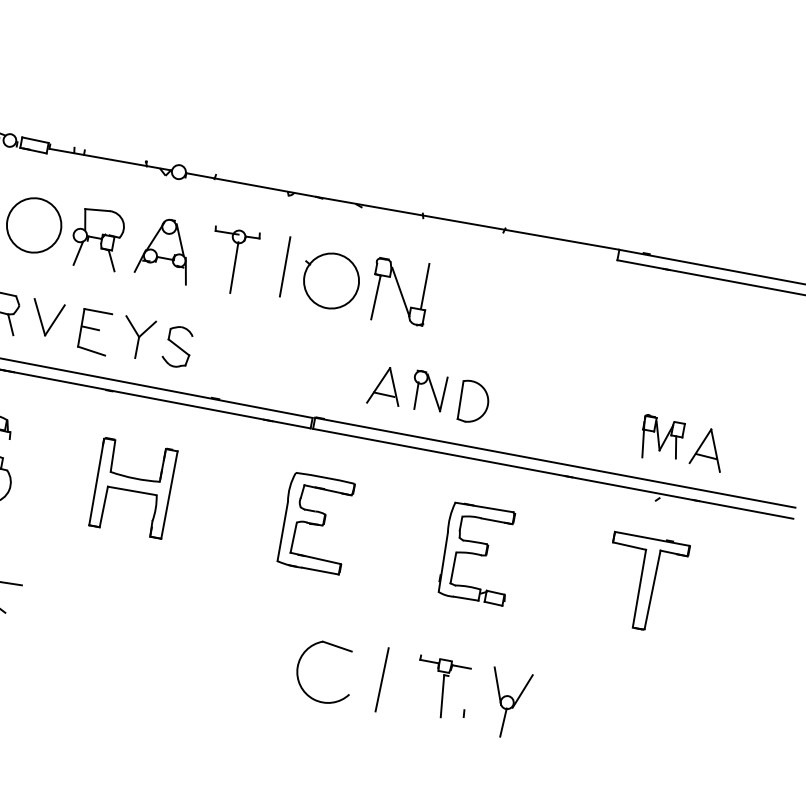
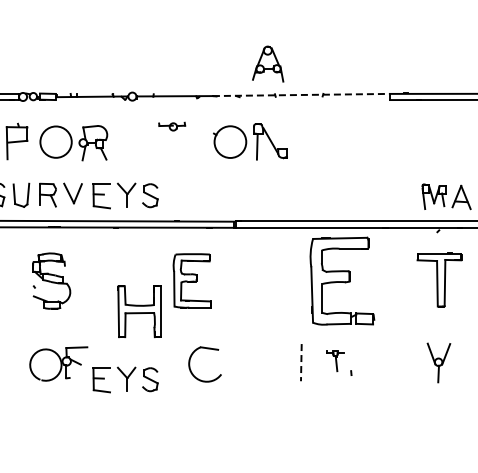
line: (467, 224) -> (301, 95), solid -> dashed
part: (166, 249) -> (268, 63), moved
line: (285, 265) -> (202, 138), removed
line: (233, 266) -> (173, 144), removed
line: (425, 286) -> (284, 135), removed
part: (428, 393) -> (297, 195), removed
part: (132, 488) -> (139, 311), moved
part: (314, 522) -> (191, 280), moved
part: (478, 552) -> (342, 280), size x1.6
part: (76, 652) -> (125, 379), added
part: (299, 667) -> (190, 364), moved
line: (382, 679) -> (301, 362), solid -> dashed
part: (440, 688) -> (335, 361), size x0.6
part: (506, 702) -> (438, 362), moved

